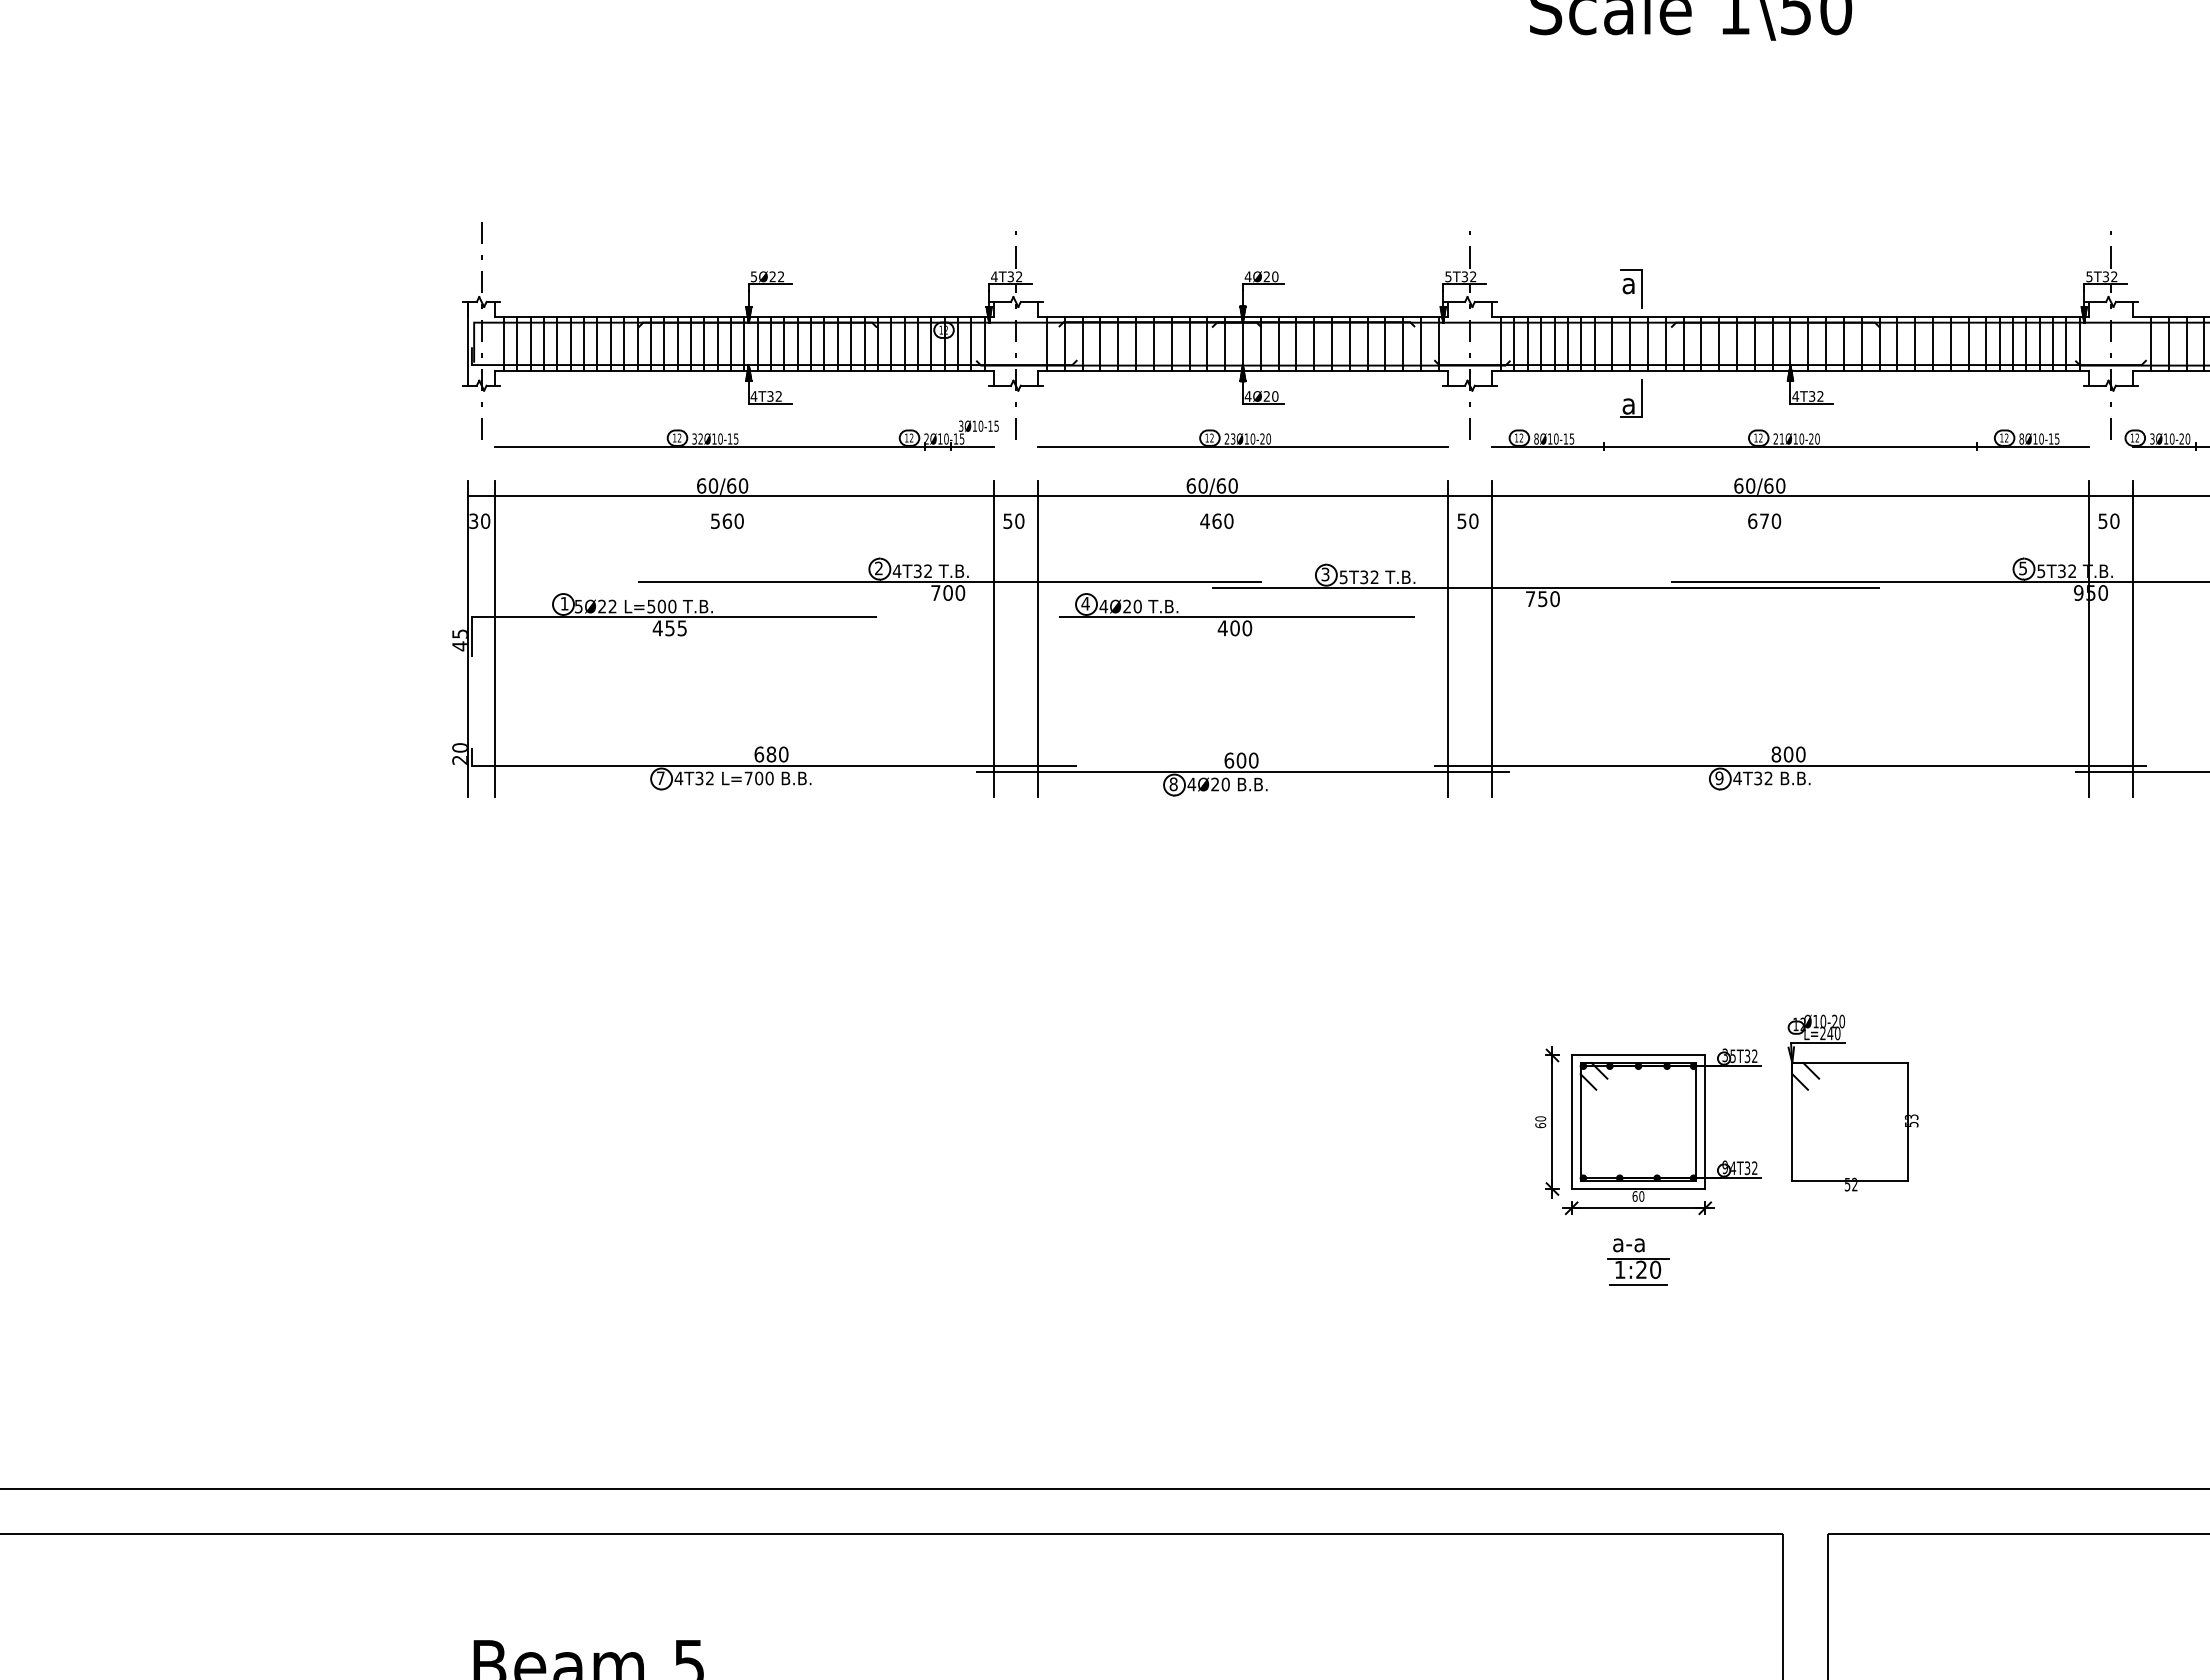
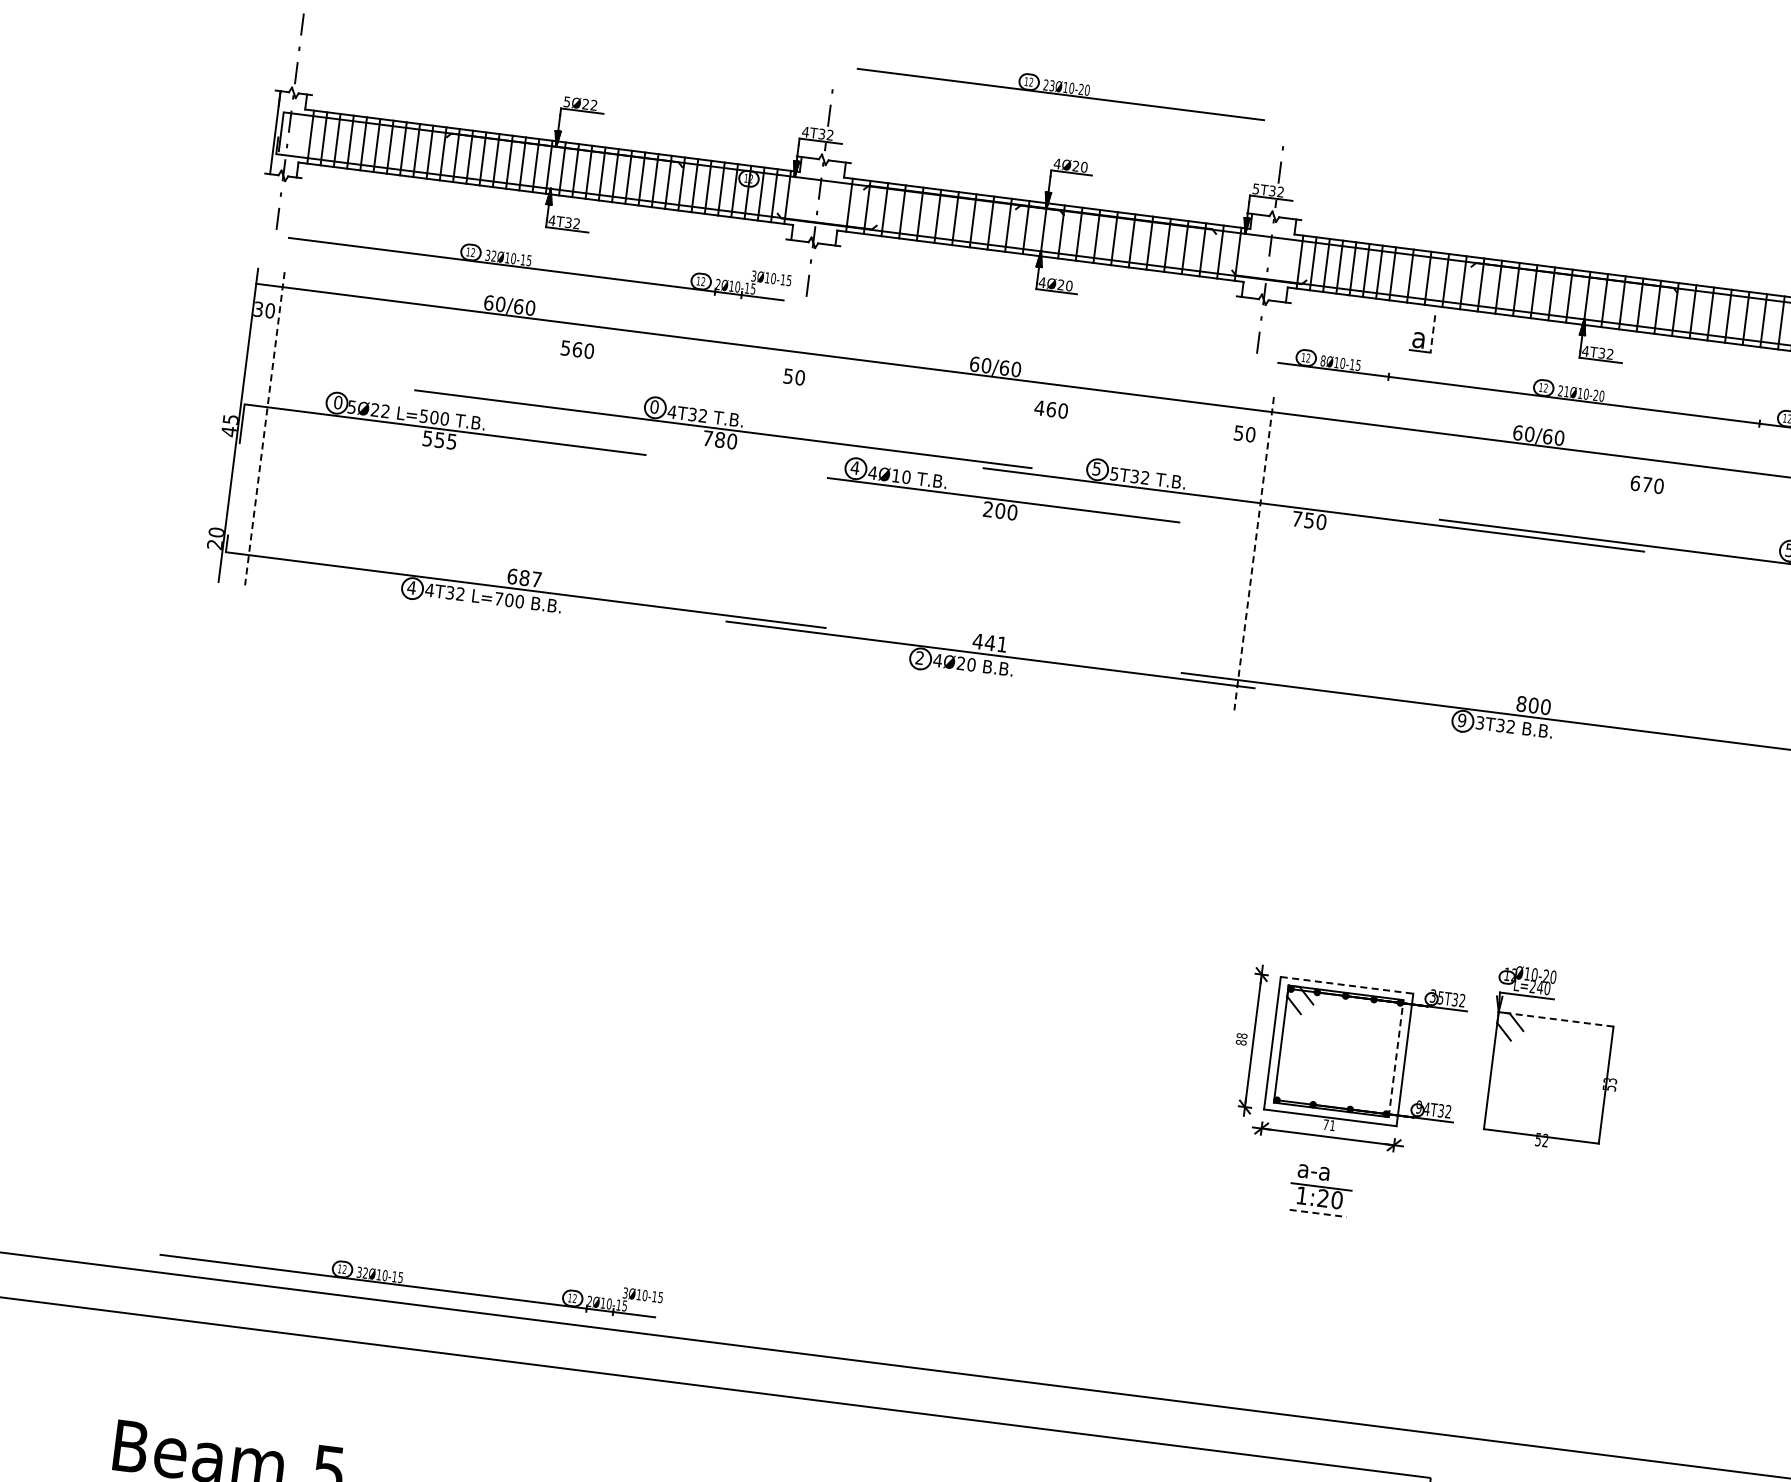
part: (1631, 288) -> (1436, 223), removed
line: (1642, 398) -> (1433, 334), solid -> dashed
part: (1242, 438) -> (1061, 86), moved
text: (1216, 520) -> (1051, 408), moved
text: (1764, 520) -> (1647, 484), moved
text: (727, 521) -> (577, 349), moved
text: (879, 568) -> (655, 407), 2 -> 0
text: (1325, 573) -> (1096, 467), 3 -> 5
text: (947, 592) -> (719, 439), 700 -> 780
text: (564, 603) -> (338, 402), 1 -> 0
text: (1126, 606) -> (895, 475), 4Ø20 -> 4Ø10
text: (657, 628) -> (427, 438), 455 -> 555
text: (1222, 628) -> (987, 509), 400 -> 200
line: (495, 638) -> (265, 428), solid -> dashed
line: (993, 638) -> (759, 490), removed
line: (1038, 638) -> (804, 496), removed
line: (1447, 638) -> (1209, 547), removed
line: (1492, 638) -> (1254, 553), solid -> dashed
text: (783, 754) -> (536, 579), 680 -> 687
text: (1241, 760) -> (990, 642), 600 -> 441
text: (660, 777) -> (411, 586), 7 -> 4
text: (1737, 778) -> (1480, 722), 4T32 -> 3T32
text: (1173, 784) -> (919, 658), 8 -> 2
line: (1638, 1055) -> (1347, 985), solid -> dashed
line: (1850, 1063) -> (1556, 1019), solid -> dashed
text: (1540, 1122) -> (1241, 1039), 60 -> 88
line: (1696, 1122) -> (1396, 1059), solid -> dashed
text: (1638, 1196) -> (1329, 1125), 60 -> 71
line: (1638, 1285) -> (1318, 1213), solid -> dashed
part: (738, 1464) -> (402, 1278), added

